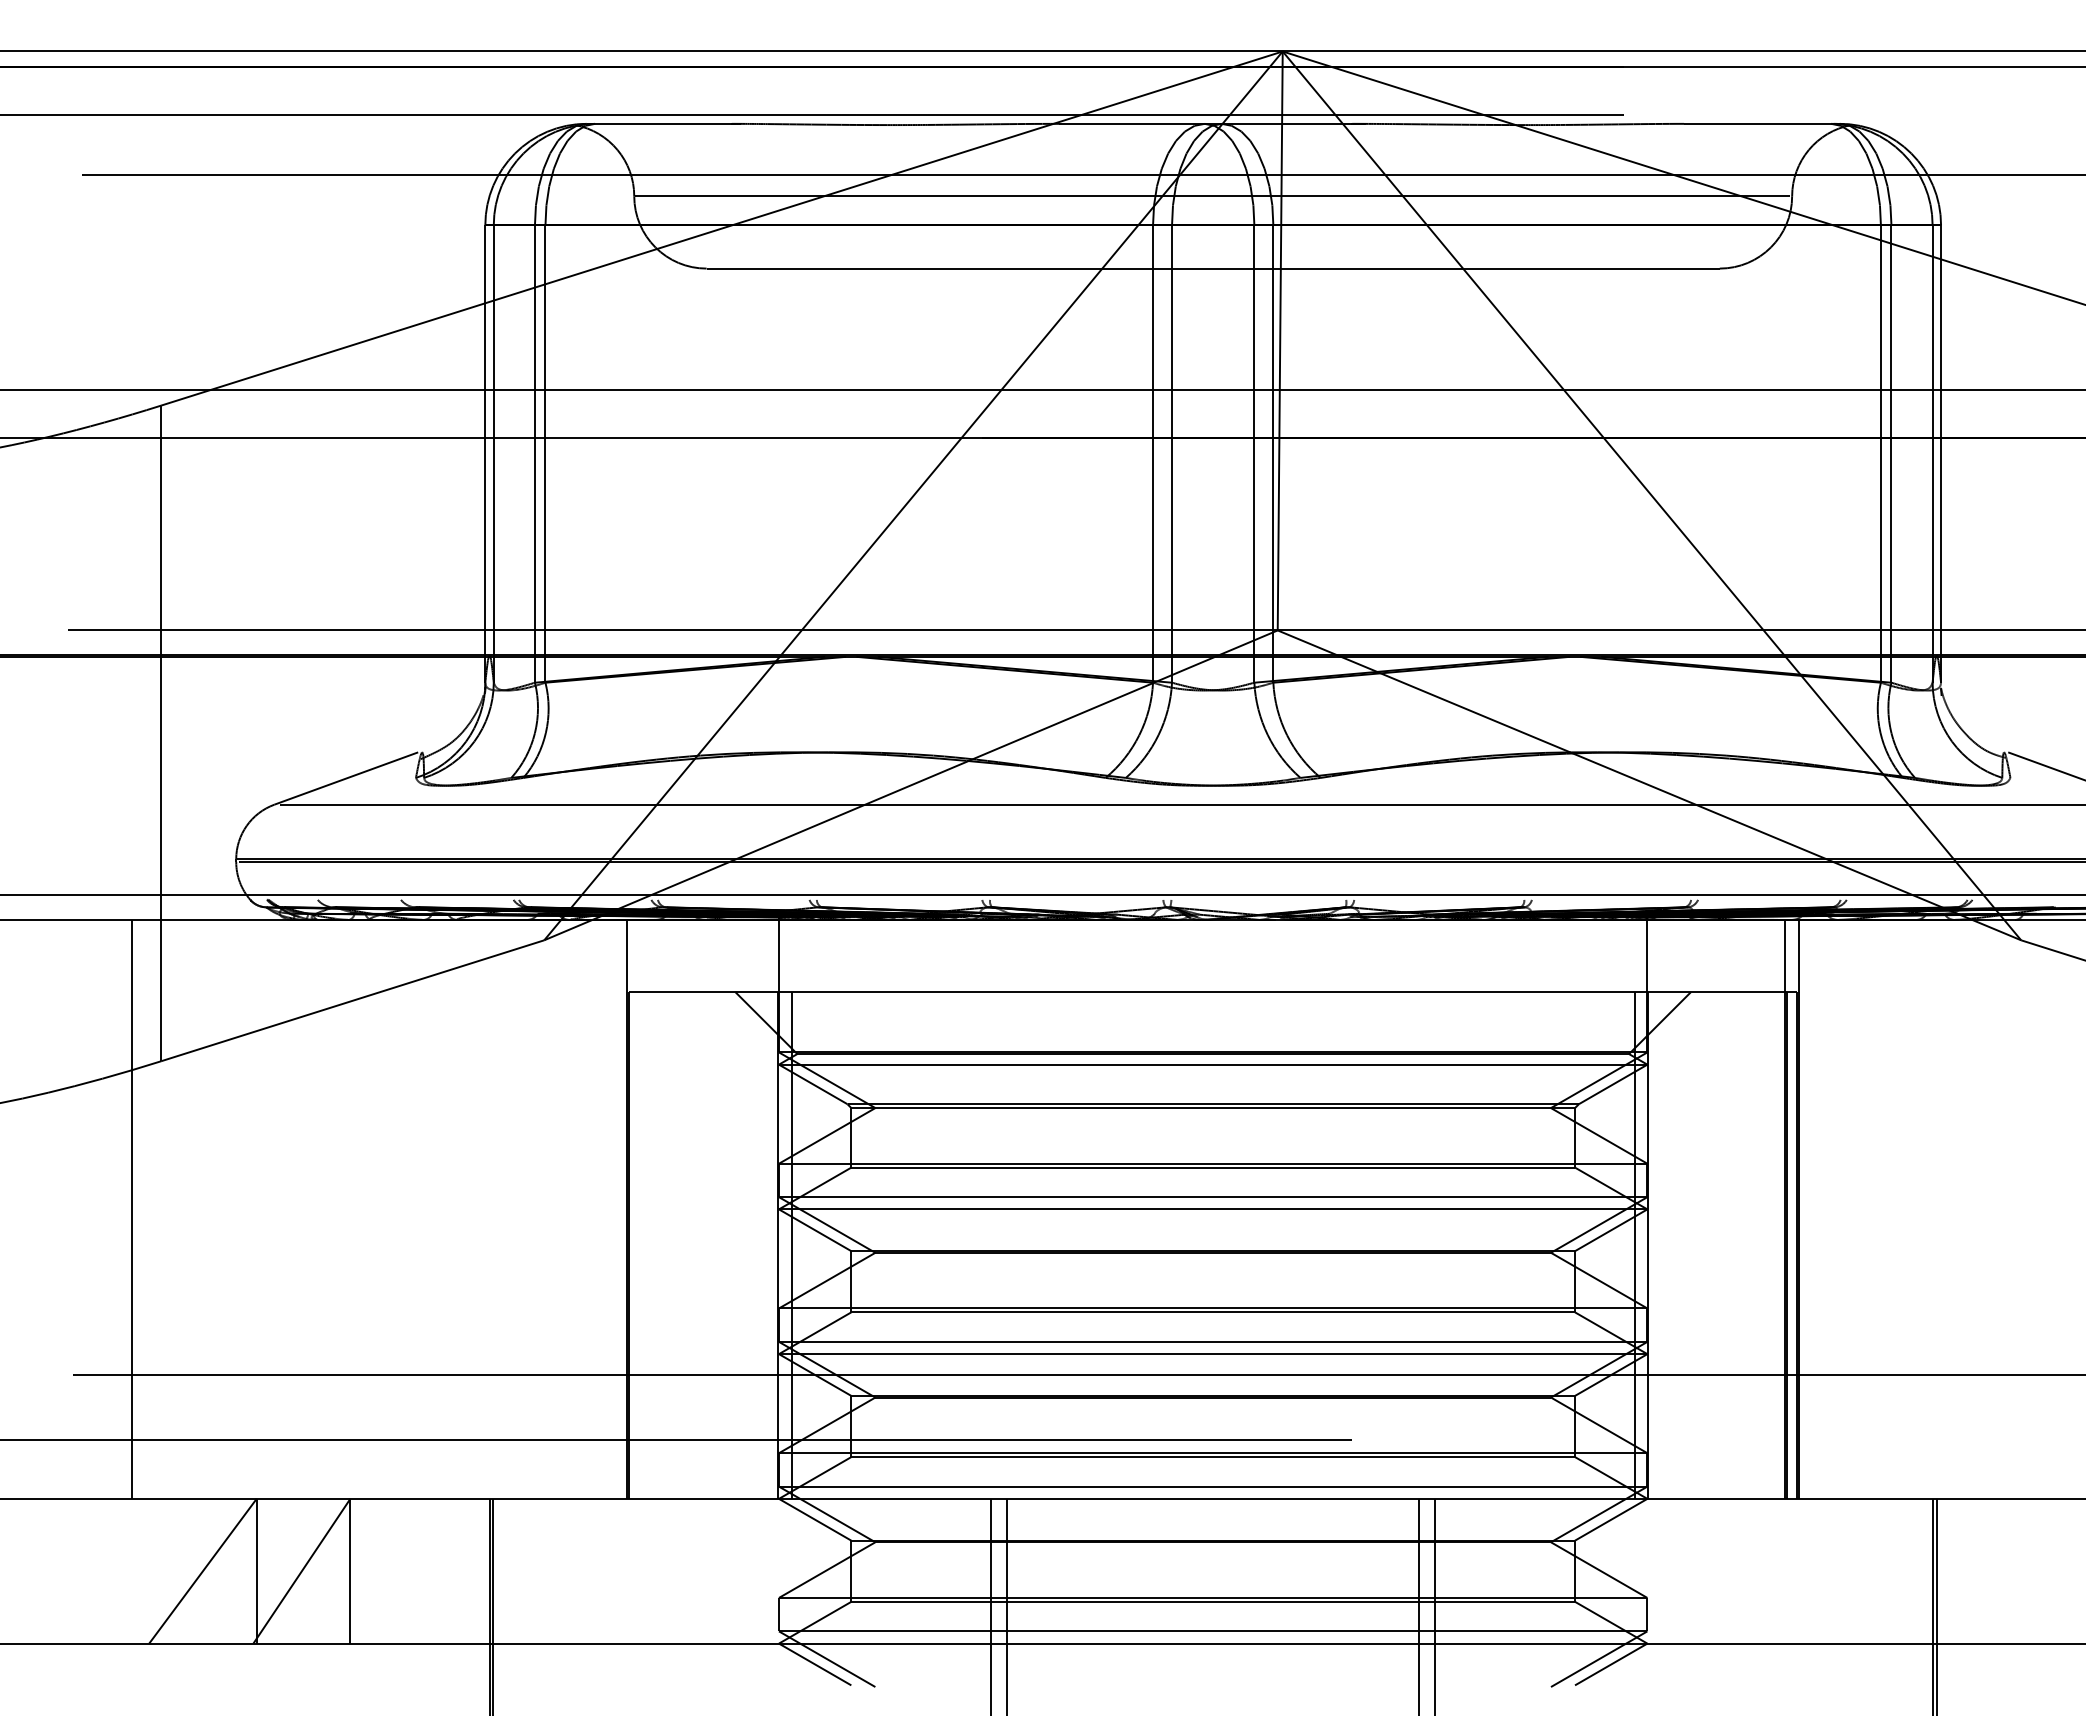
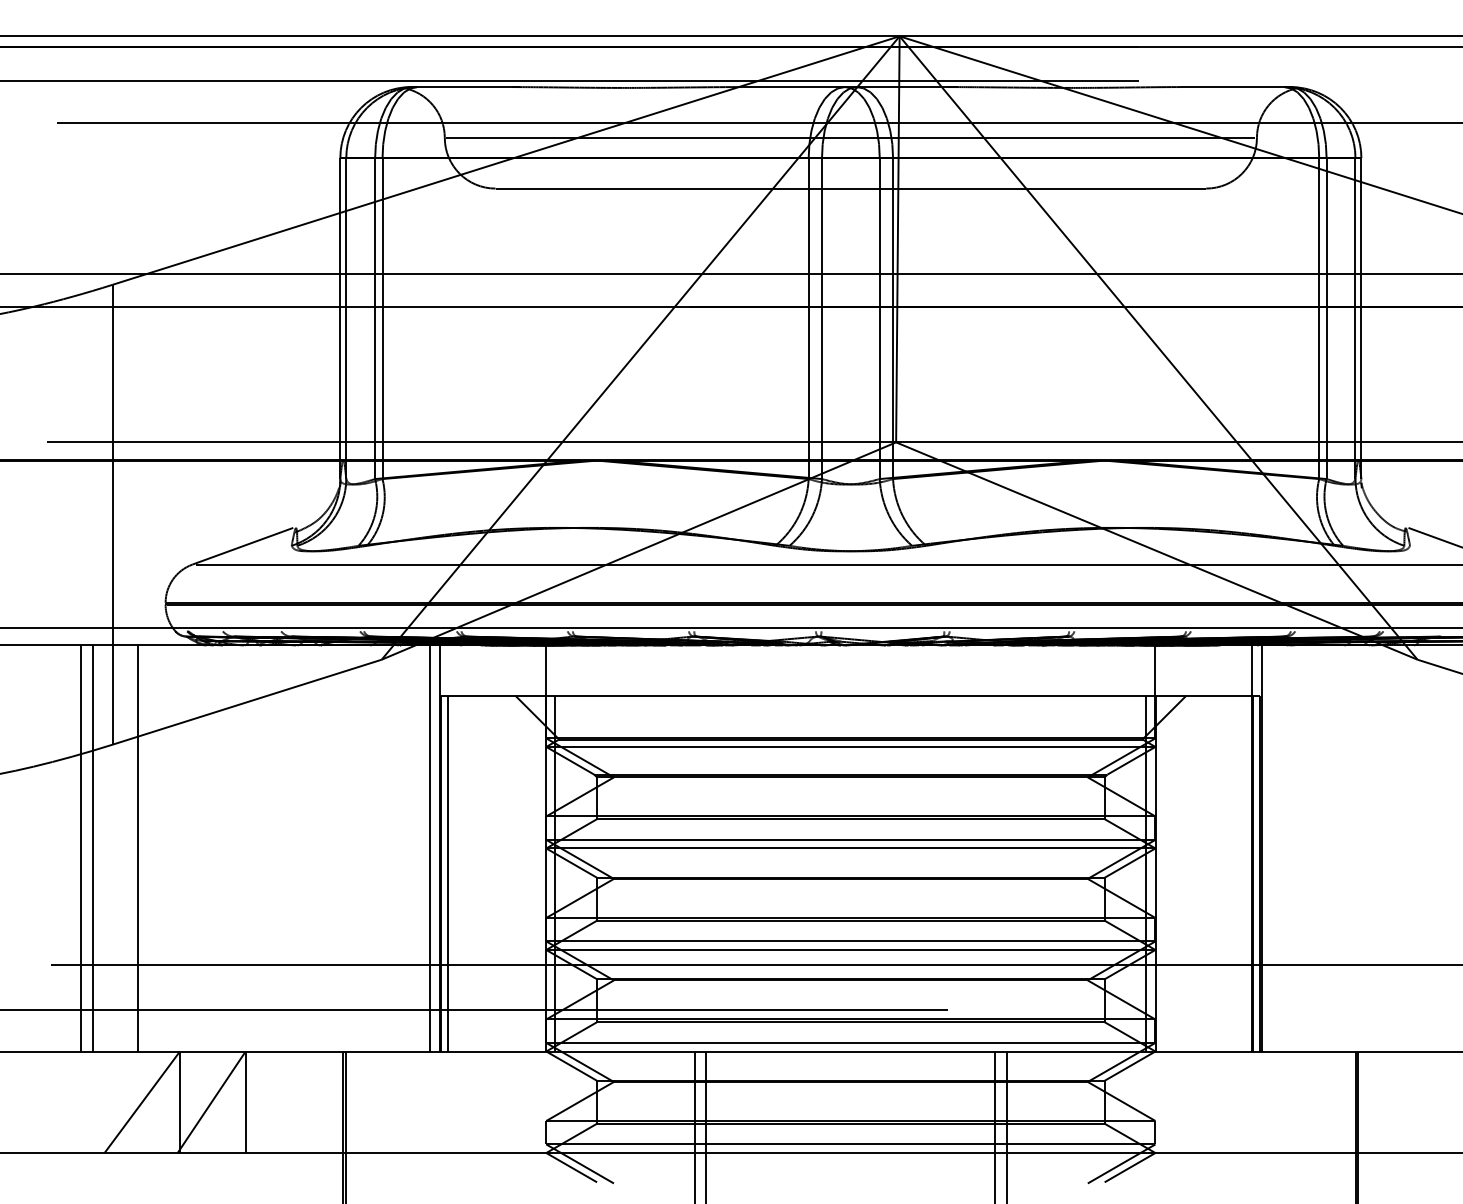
line: (114, 1208) -> (80, 847), added
line: (196, 1208) -> (137, 847), added
line: (613, 1208) -> (430, 847), added
line: (639, 1245) -> (448, 873), added

